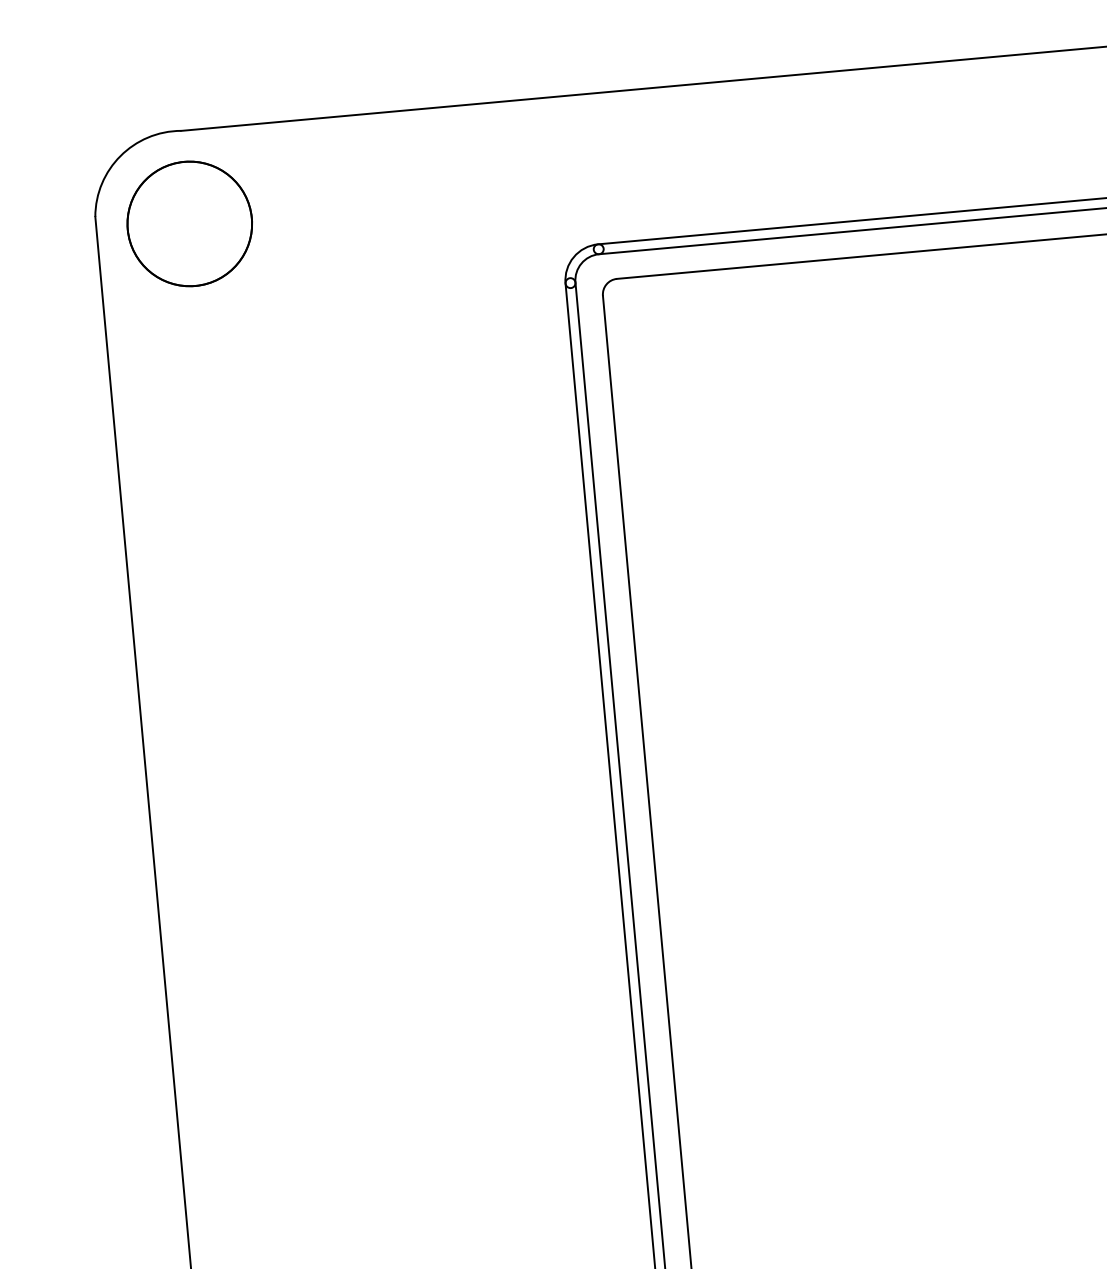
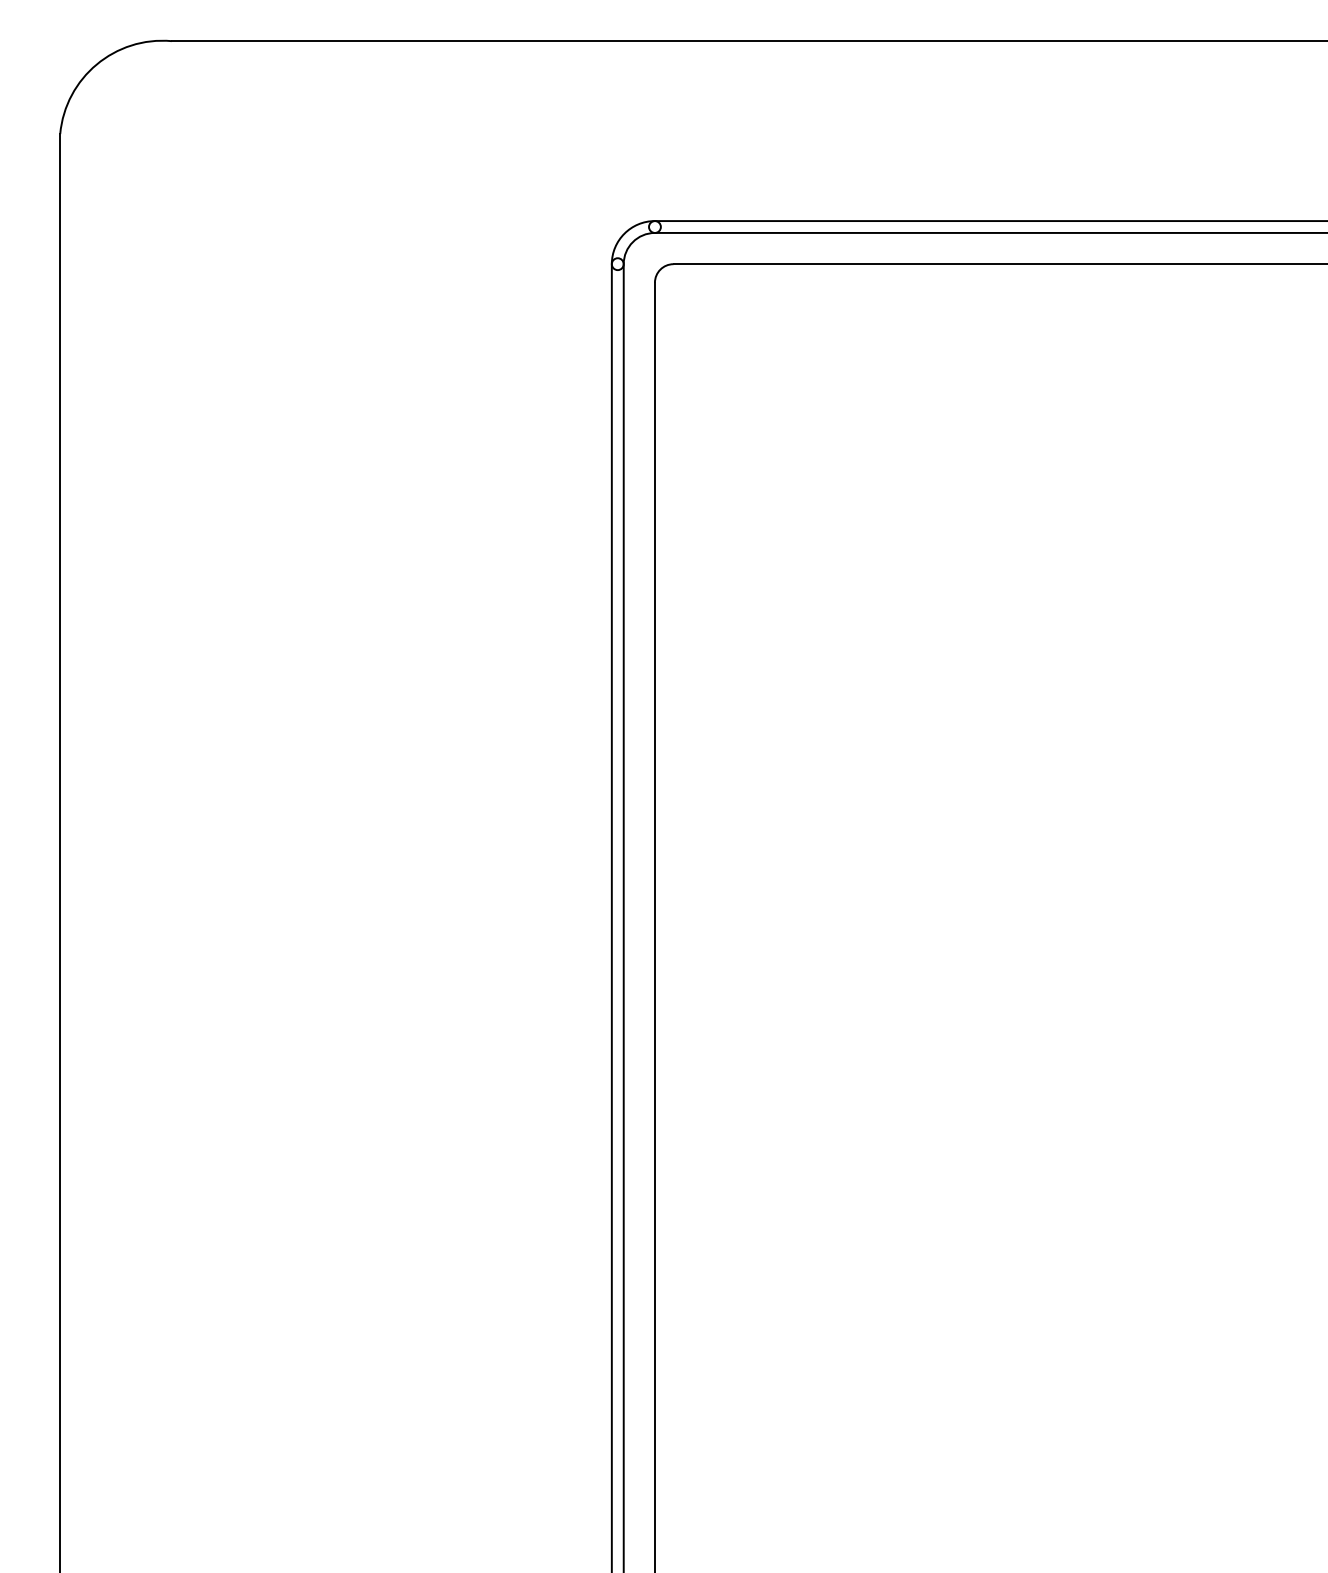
circle: (189, 223) -> (171, 152), removed

